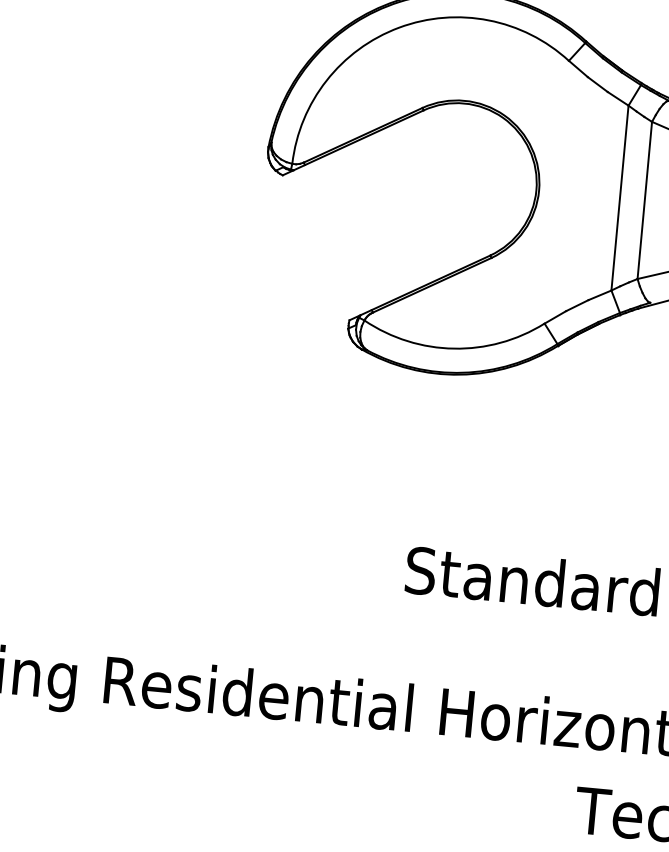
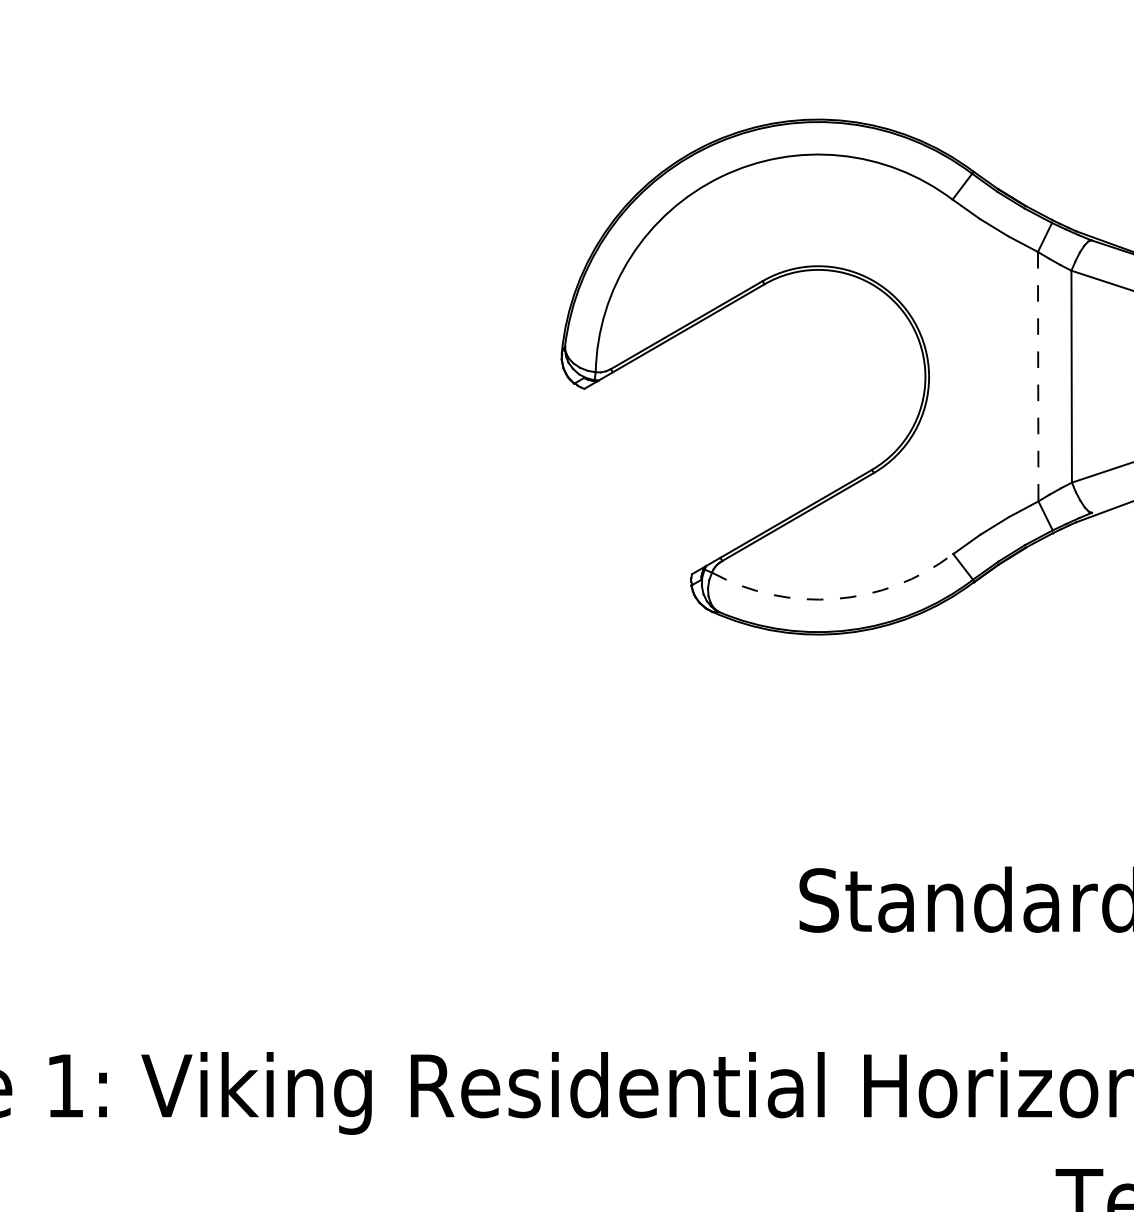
line: (620, 197) -> (1038, 376), solid -> dashed
arc: (454, 348) -> (835, 598), solid -> dashed

